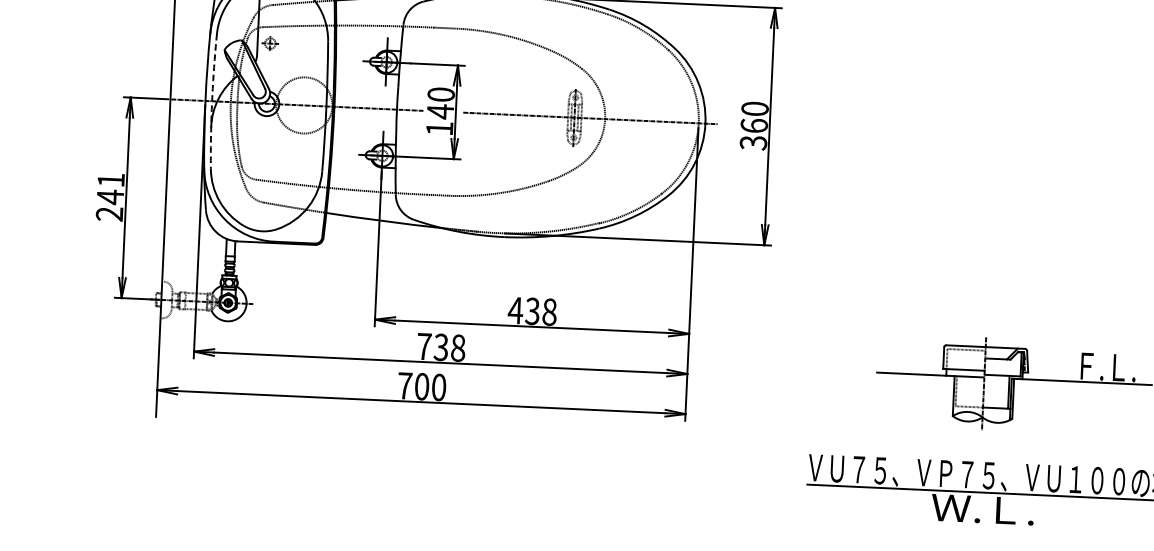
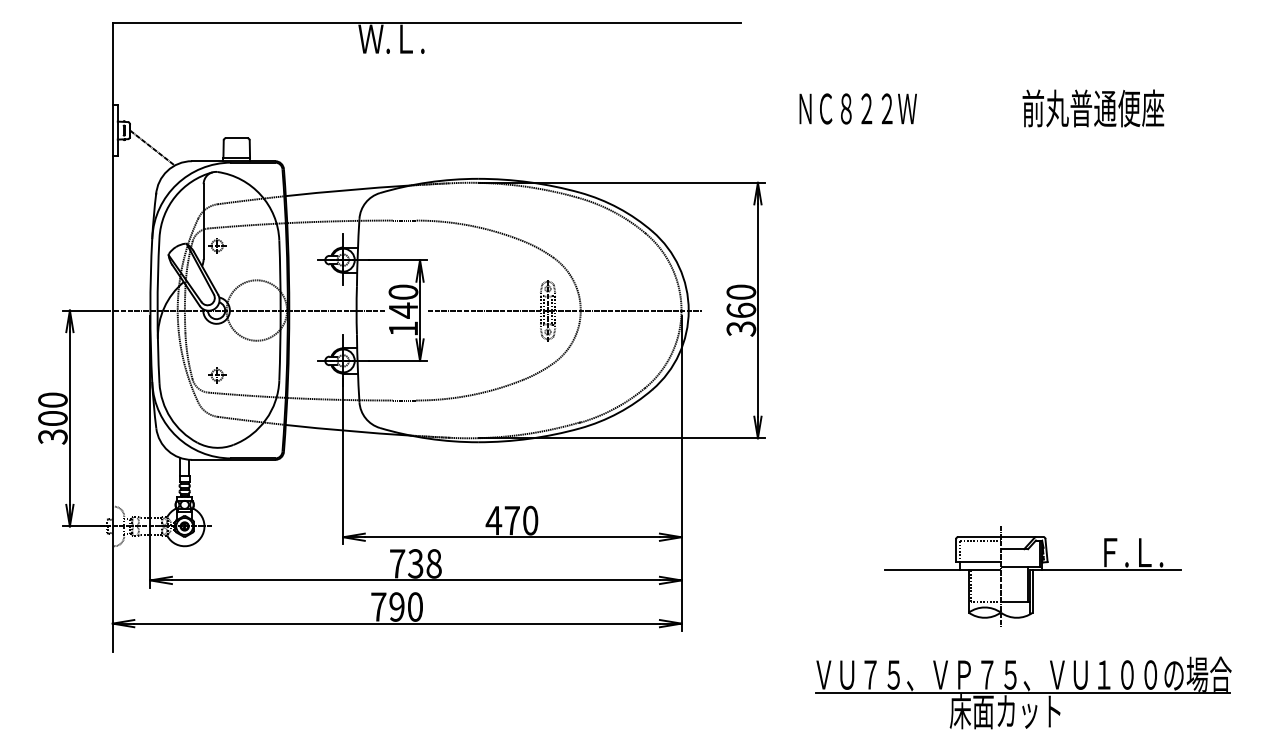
arc: (212, 101) -> (157, 310), dashed -> solid
part: (265, 164) -> (217, 375), added
text: (109, 197) -> (52, 418), 241 -> 300
text: (541, 311) -> (521, 520), 438 -> 470
text: (421, 386) -> (396, 606), 700 -> 790
text: (981, 509) -> (1004, 711), Ｗ.Ｌ. -> 床面カット

